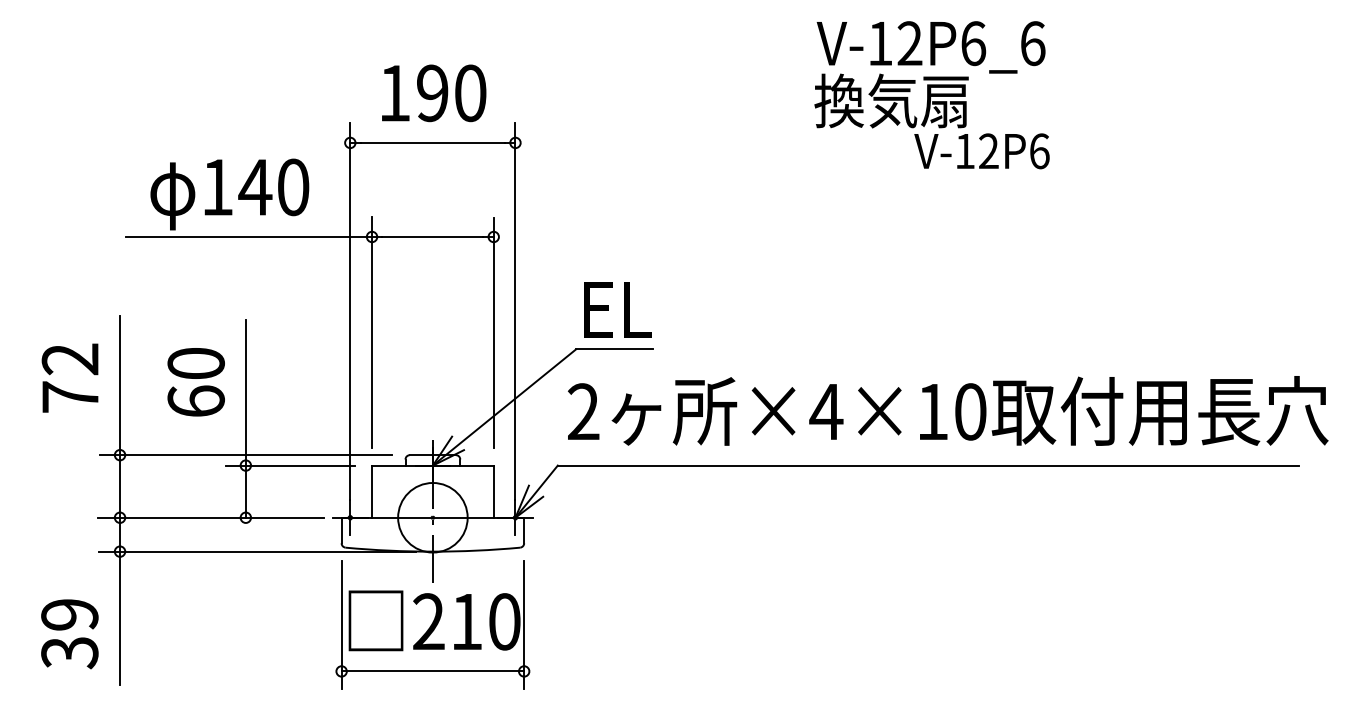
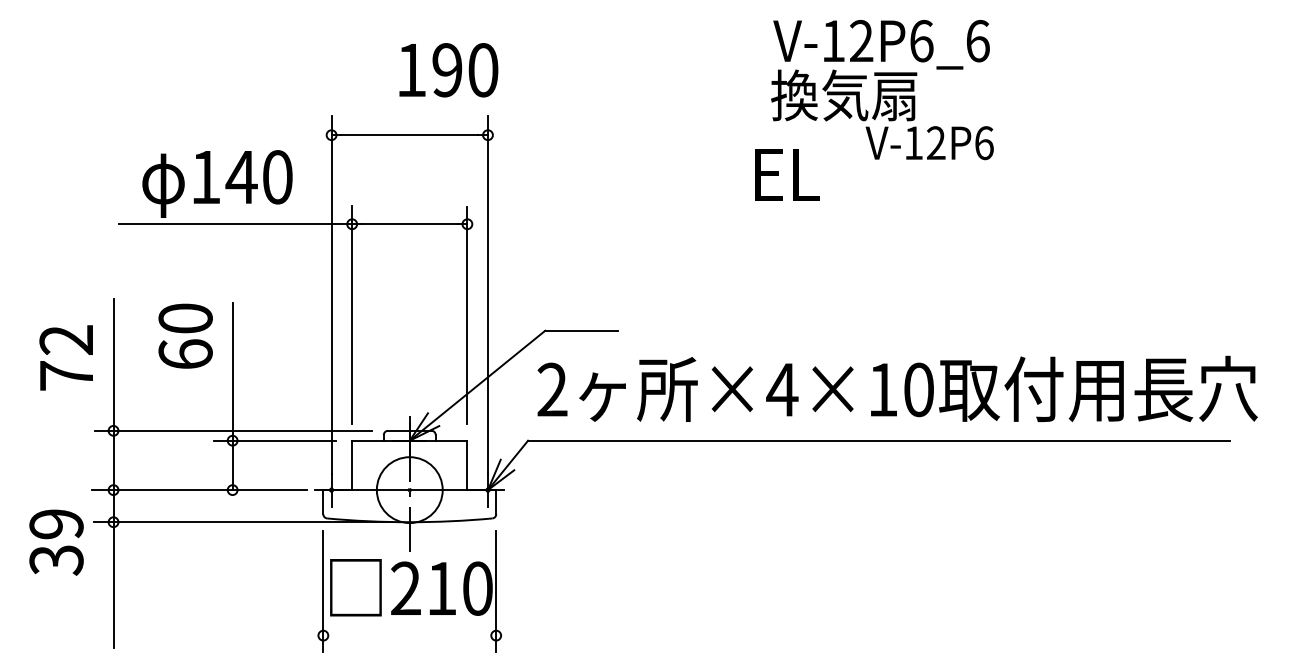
text: (434, 93) -> (449, 70), moved
text: (617, 309) -> (787, 174), moved
text: (195, 382) -> (184, 336), moved
text: (69, 634) -> (56, 542), moved
line: (432, 671) -> (409, 635), removed

